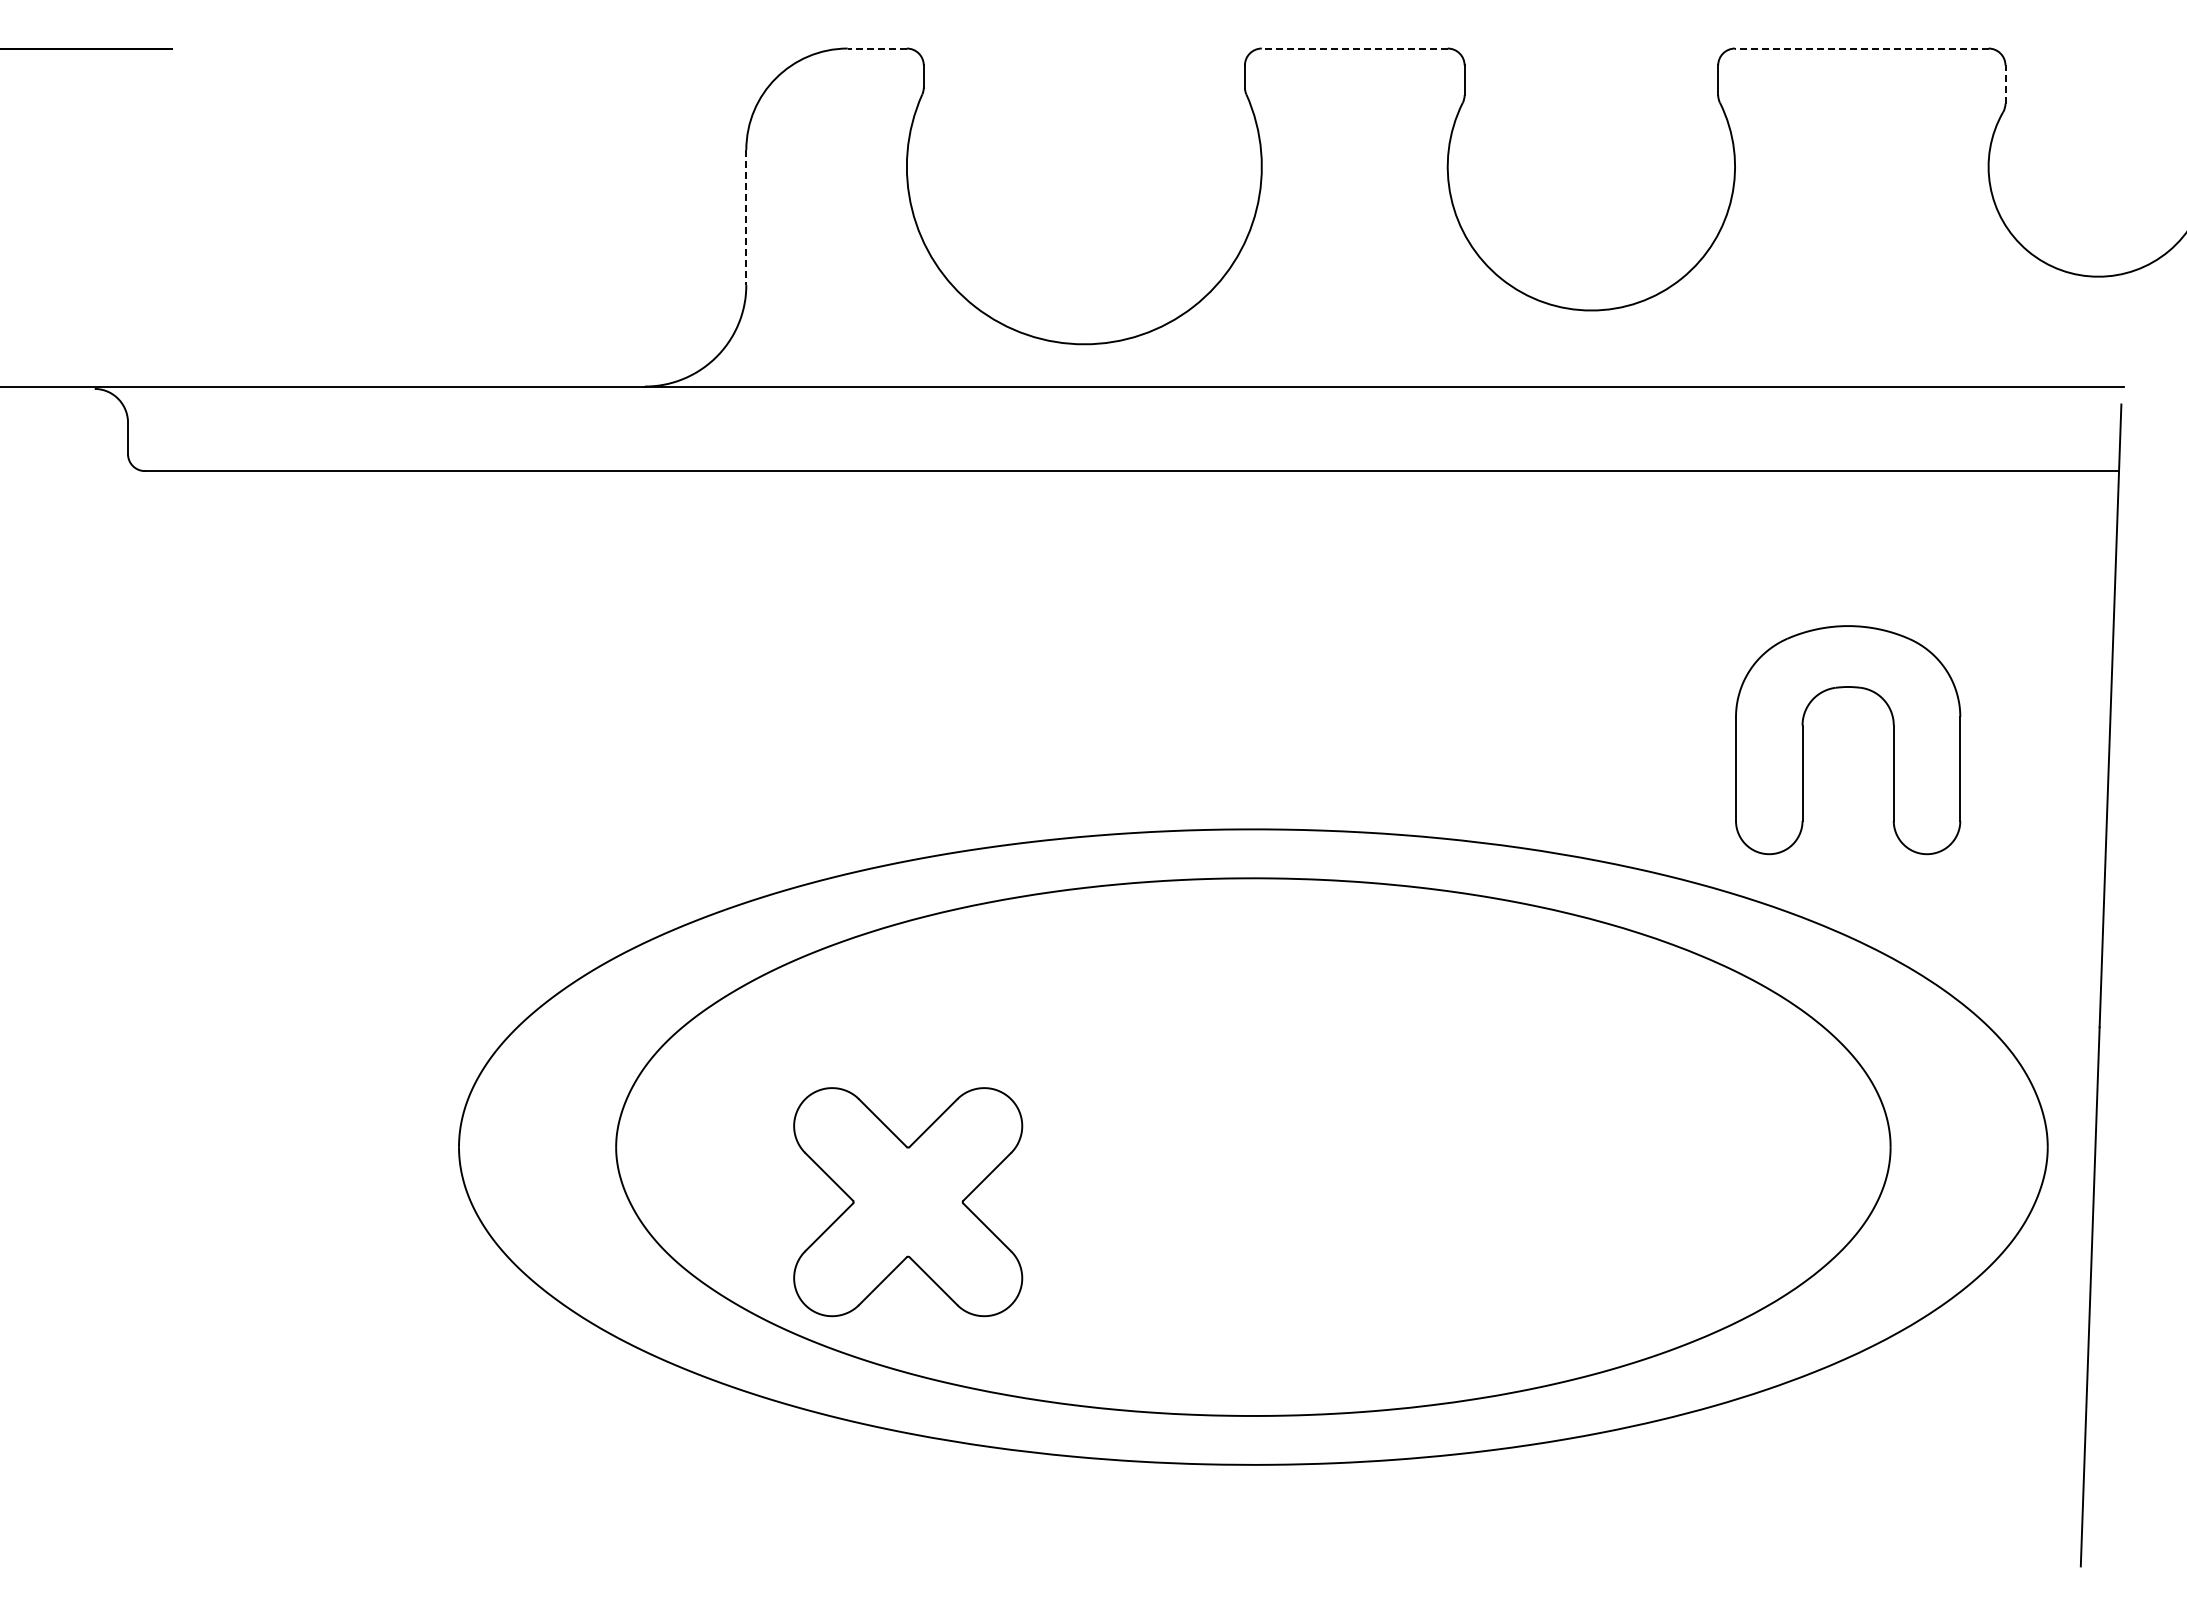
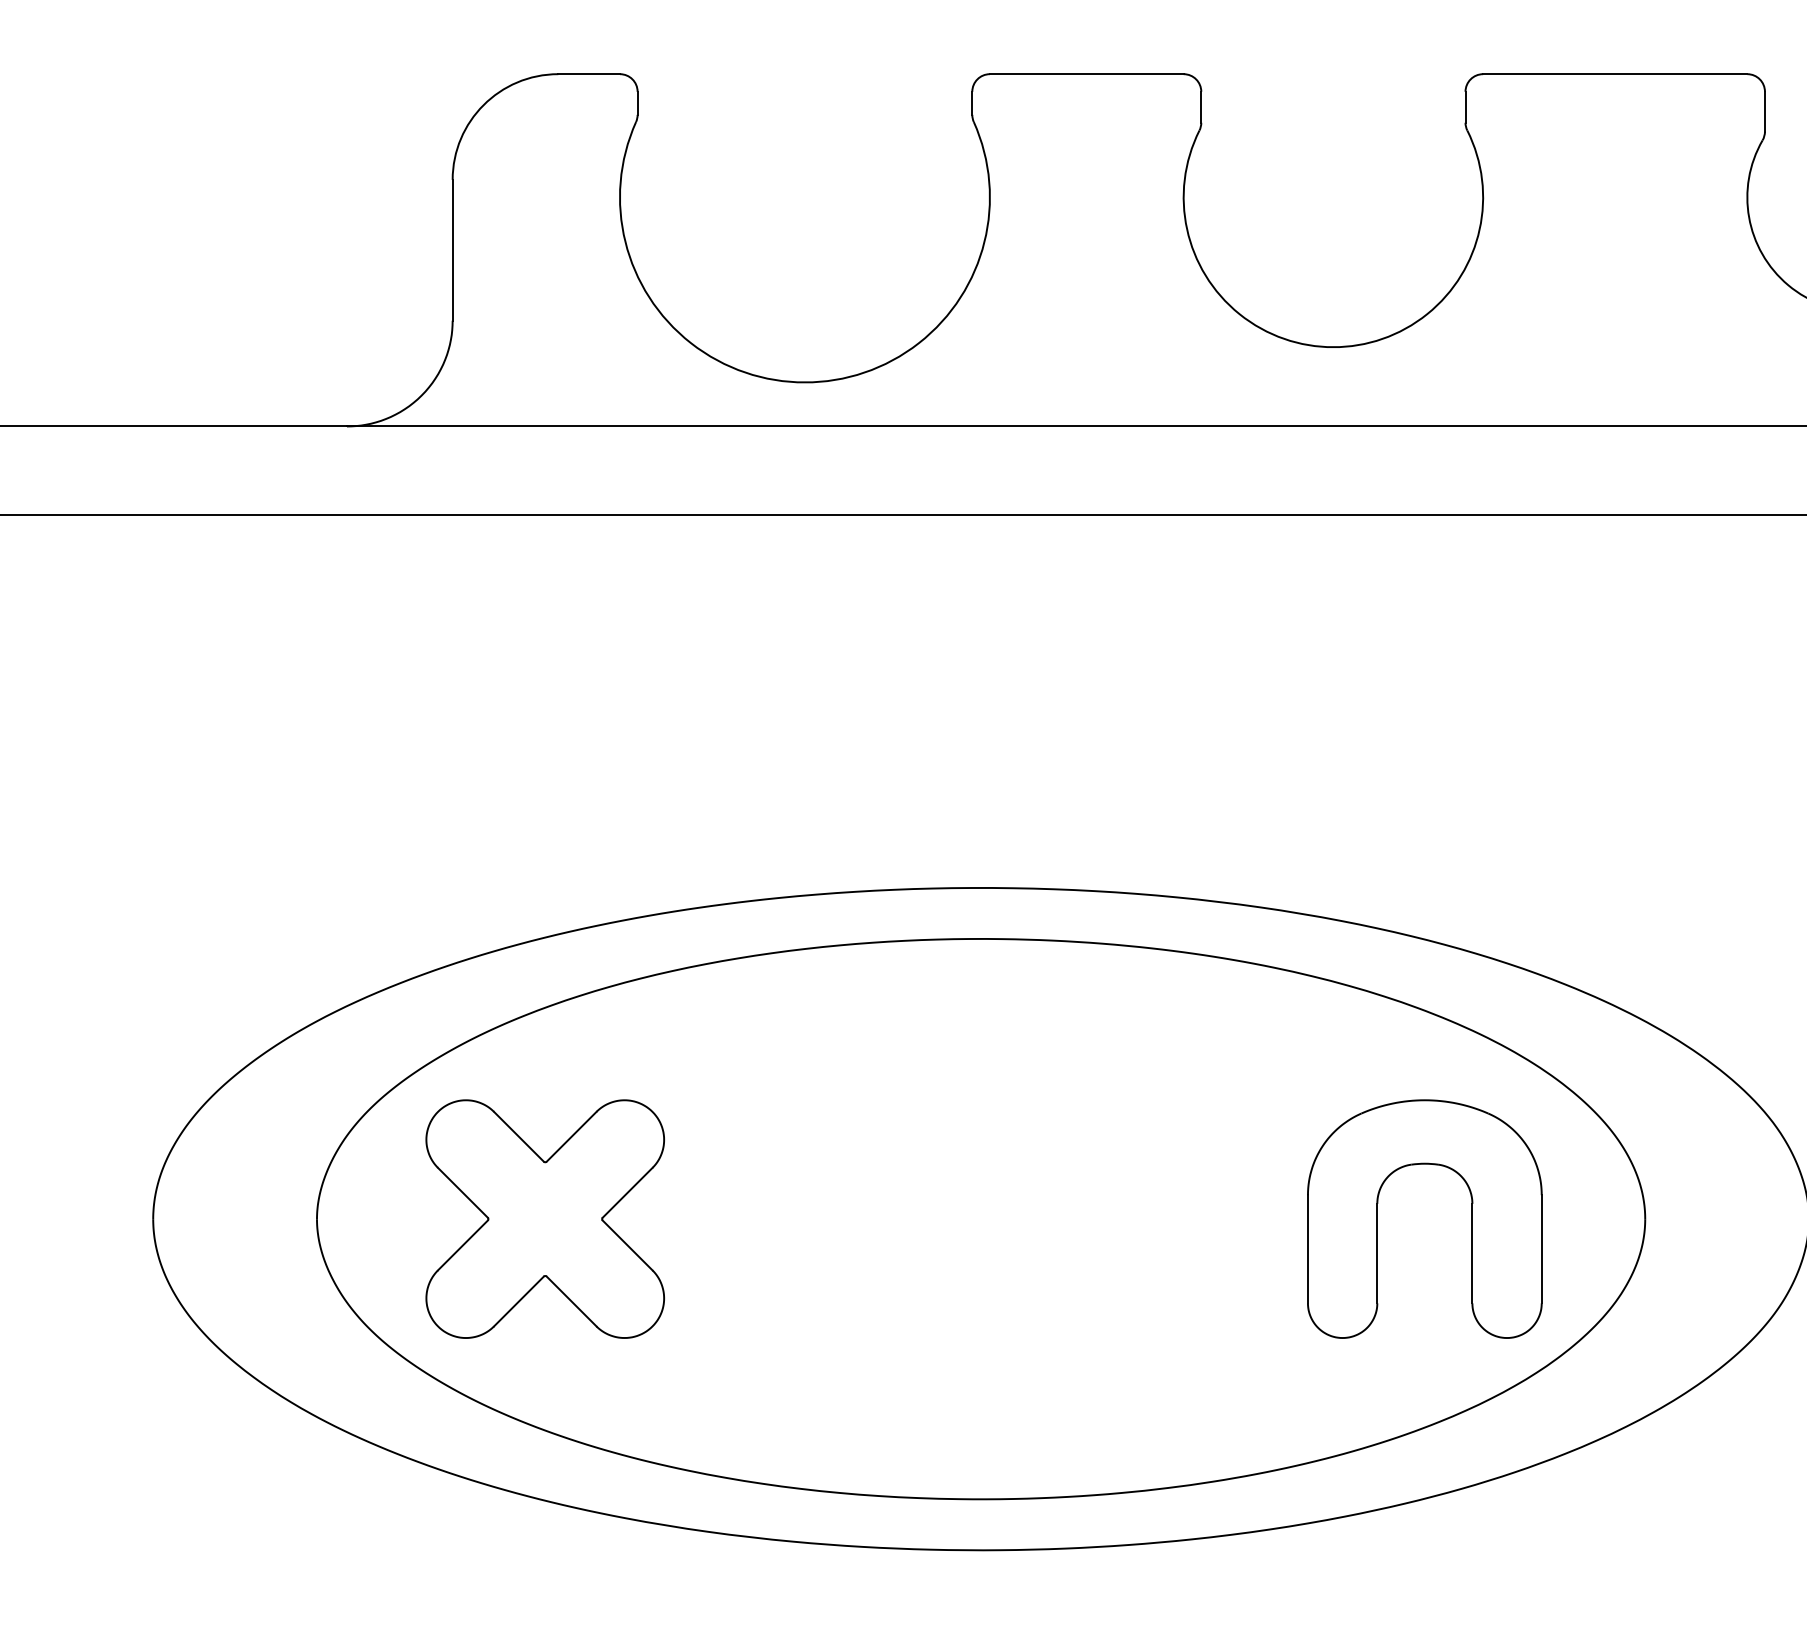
line: (877, 48) -> (589, 74), dashed -> solid
line: (1354, 48) -> (1086, 74), dashed -> solid
line: (1861, 48) -> (1614, 74), dashed -> solid
line: (2005, 84) -> (1764, 111), dashed -> solid
line: (746, 217) -> (452, 250), dashed -> solid
part: (1803, 740) -> (1378, 1219), moved
part: (908, 1202) -> (545, 1219), moved

